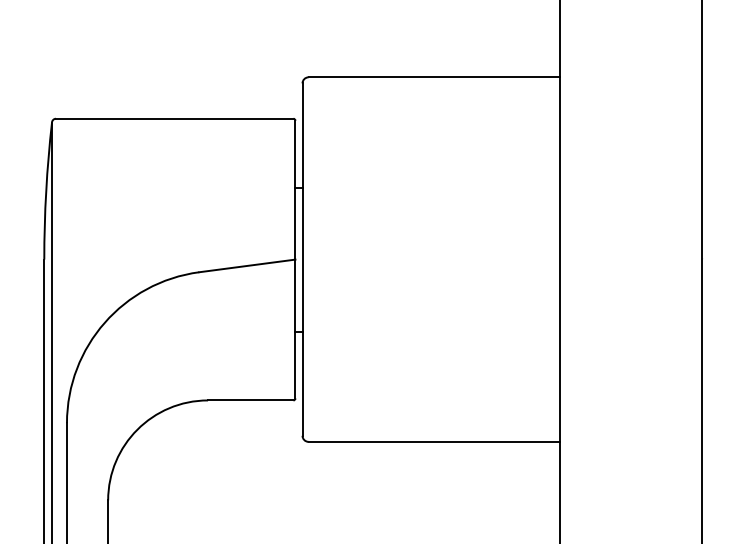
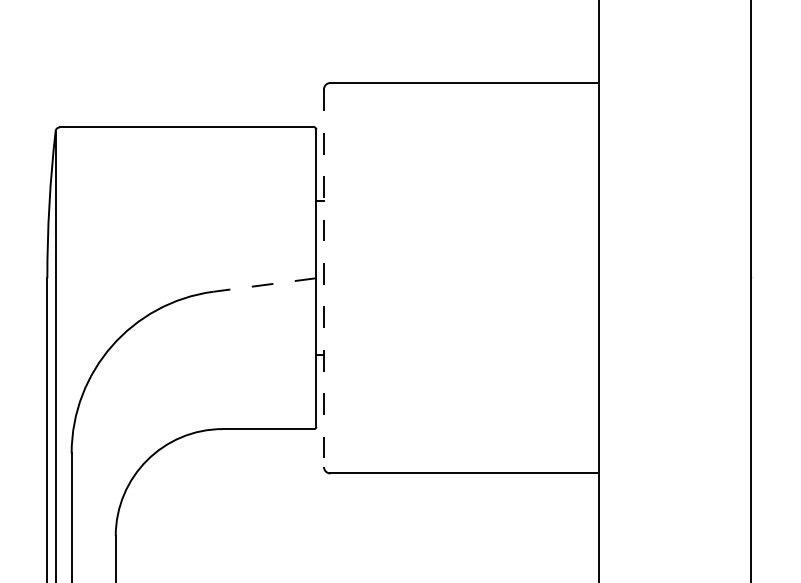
line: (302, 260) -> (323, 279), solid -> dashed
line: (246, 265) -> (263, 284), solid -> dashed

